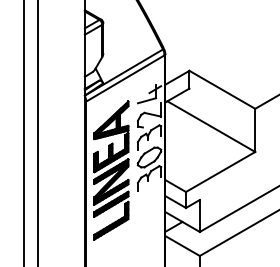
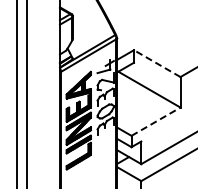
line: (222, 89) -> (157, 63), solid -> dashed
line: (221, 171) -> (156, 121), solid -> dashed

